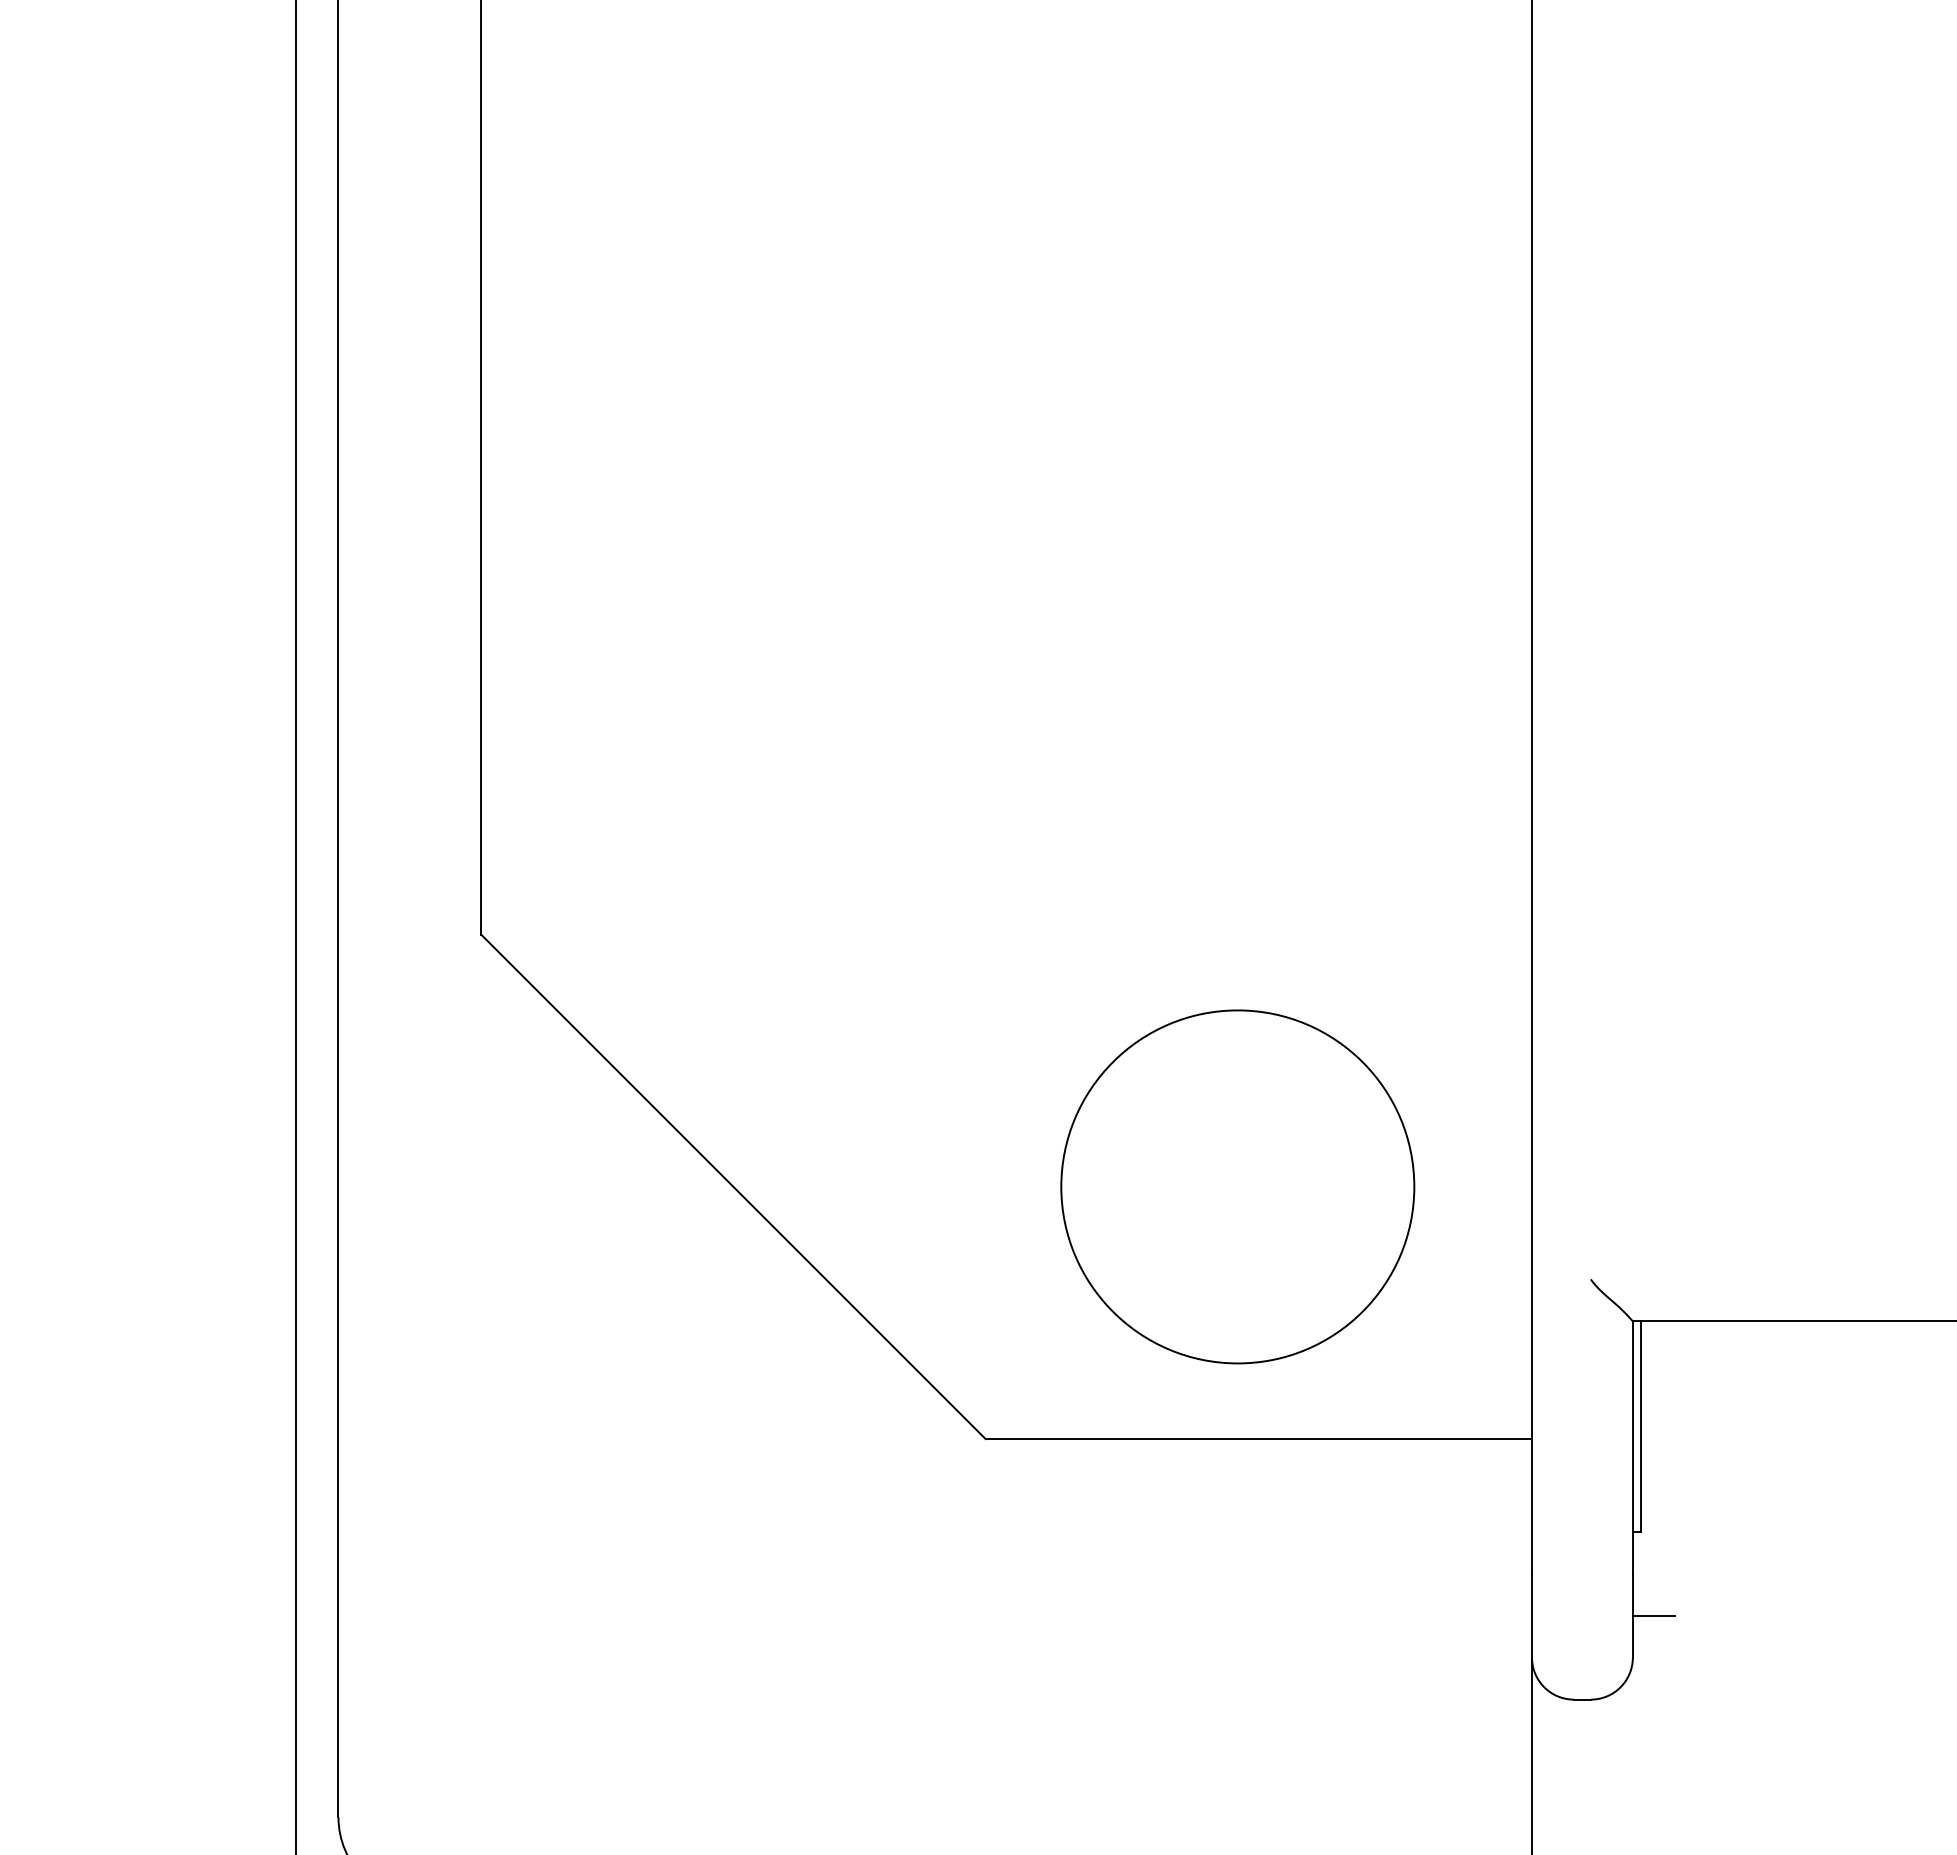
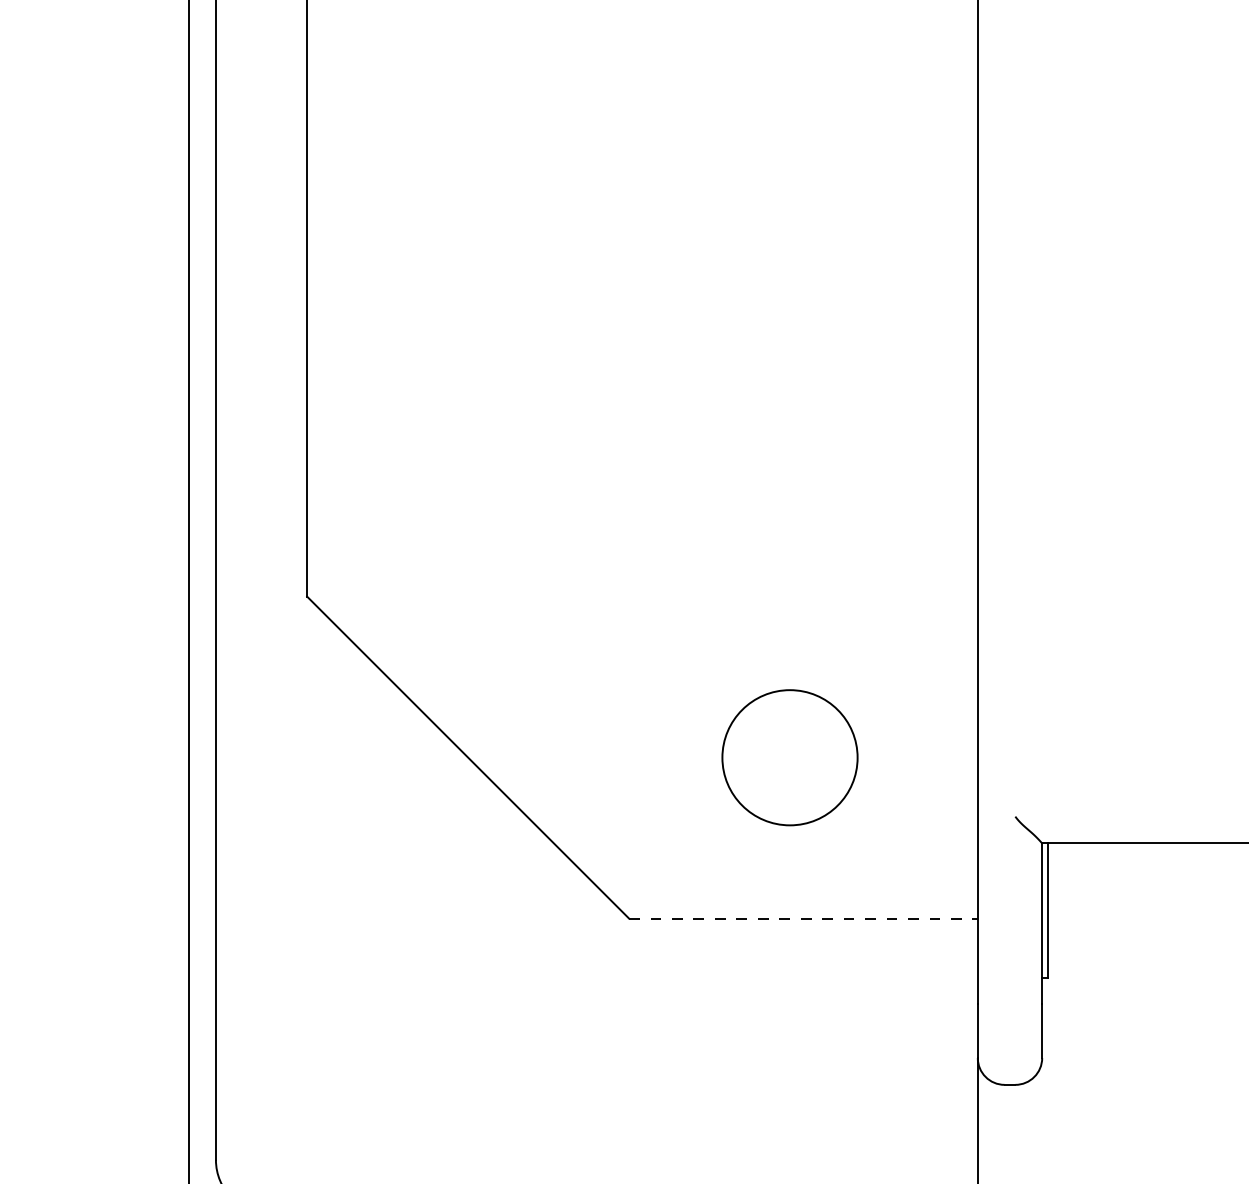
circle: (1236, 1186) -> (789, 757), size x0.6
line: (1258, 1438) -> (803, 918), solid -> dashed
line: (1653, 1616) -> (1055, 1031), removed

